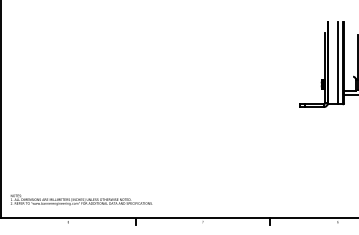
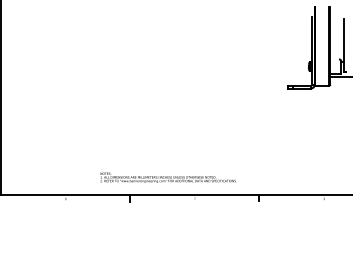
line: (337, 62) -> (324, 45), removed
text: (80, 199) -> (167, 177), moved

